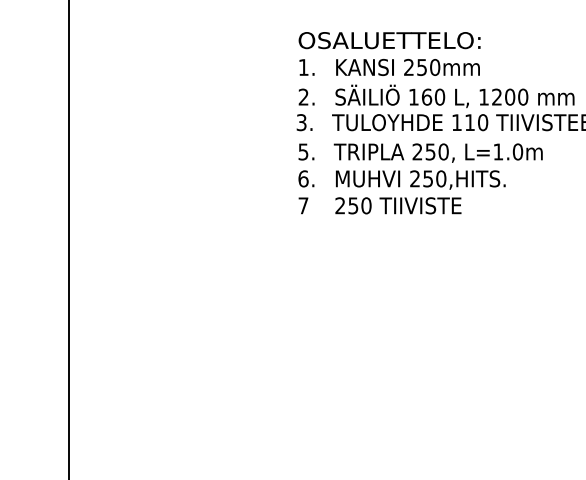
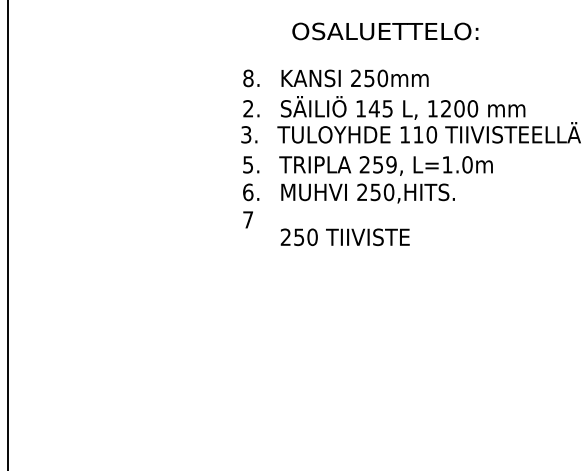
text: (389, 40) -> (385, 31), moved
text: (303, 67) -> (248, 78), 1. -> 8.
text: (433, 96) -> (381, 108), 160 -> 145
text: (443, 151) -> (391, 164), 250, -> 259,
text: (398, 205) -> (345, 236), moved

